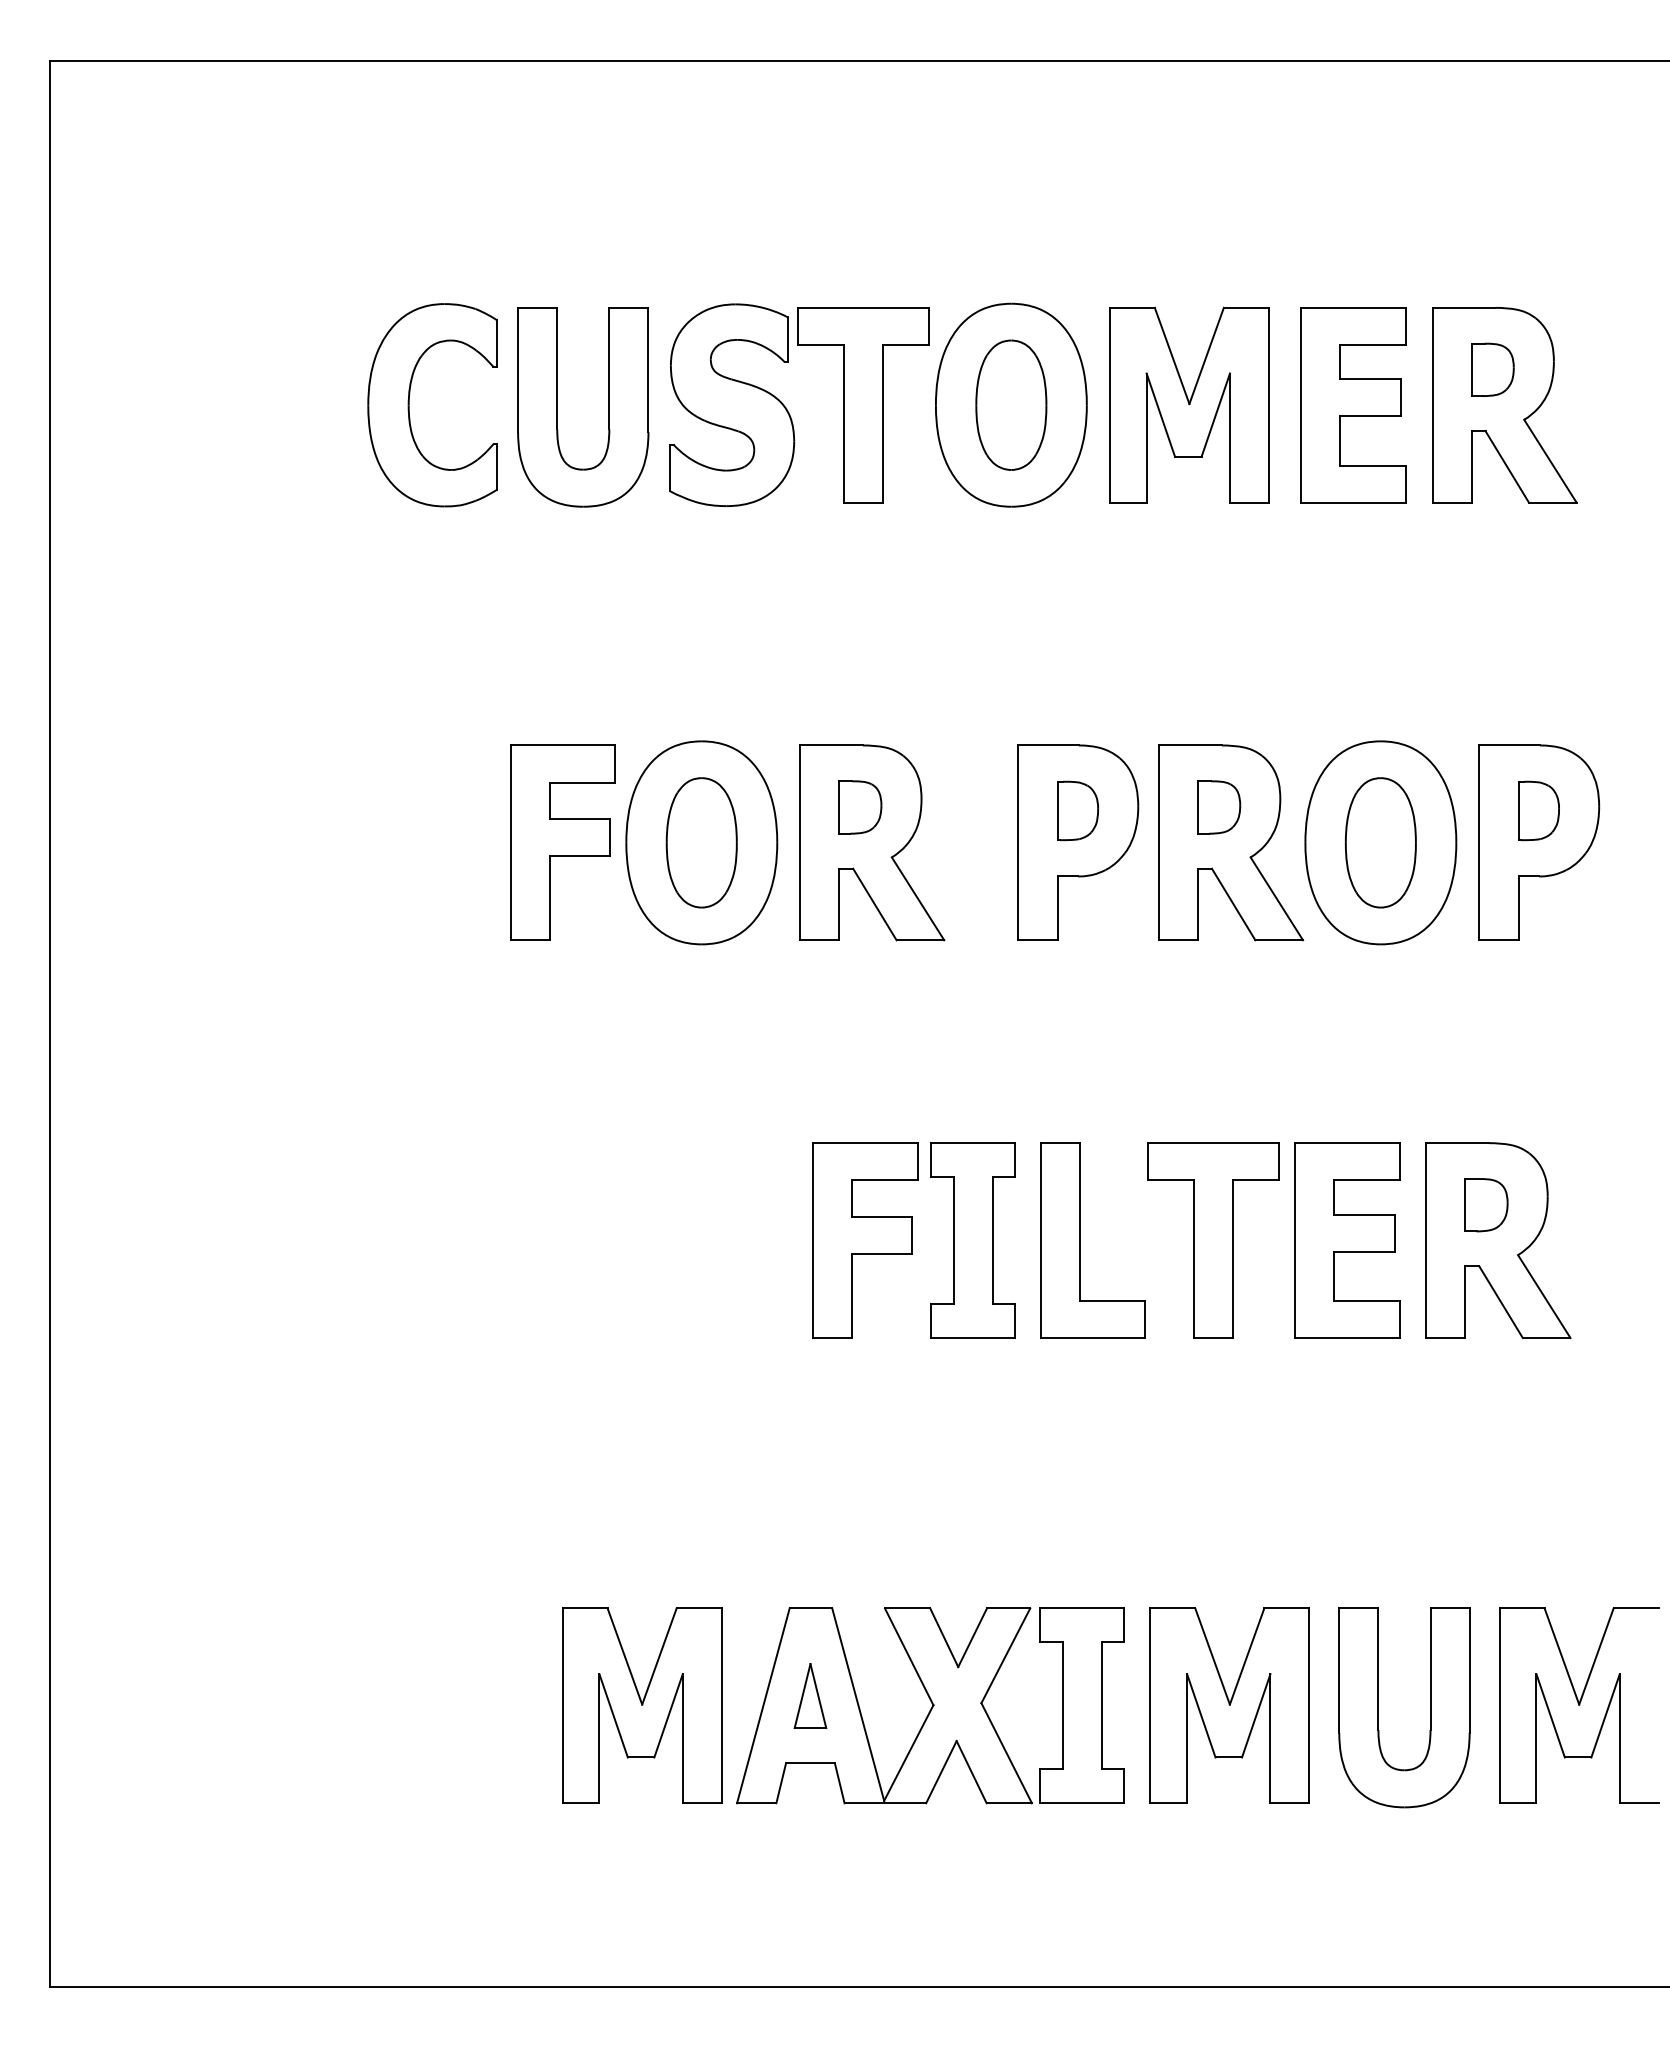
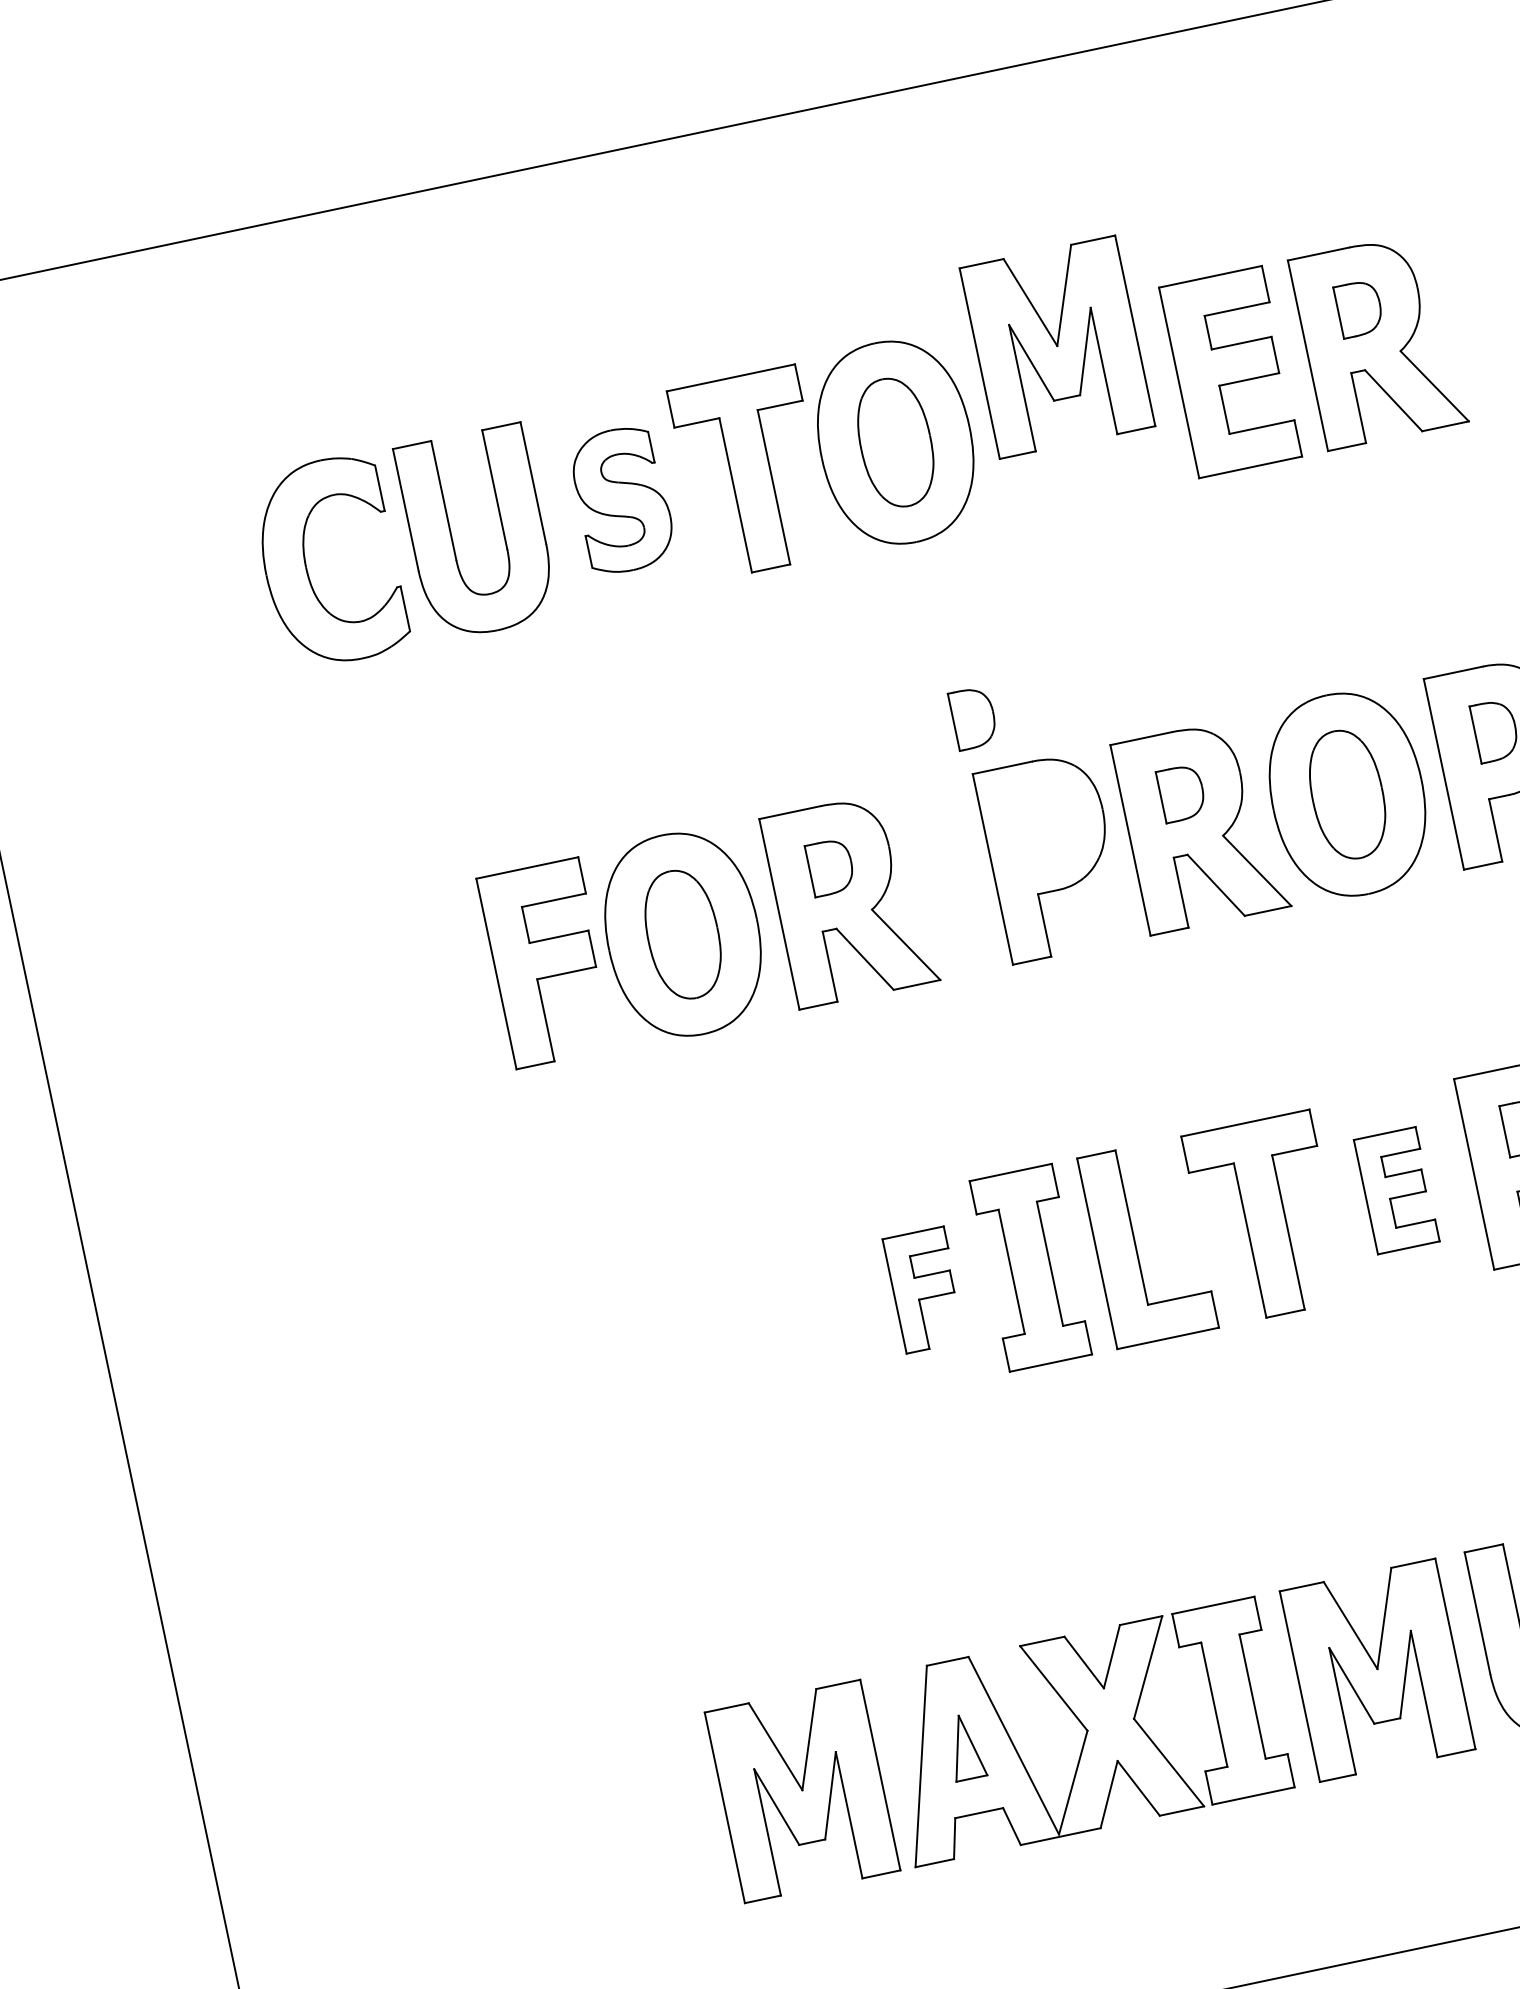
part: (732, 404) -> (622, 499), size x0.7
part: (1189, 404) -> (1057, 346), moved
part: (1077, 810) -> (973, 717), moved
part: (865, 1240) -> (925, 1290), size x0.6
part: (1347, 1240) -> (1396, 1190), size x0.6

